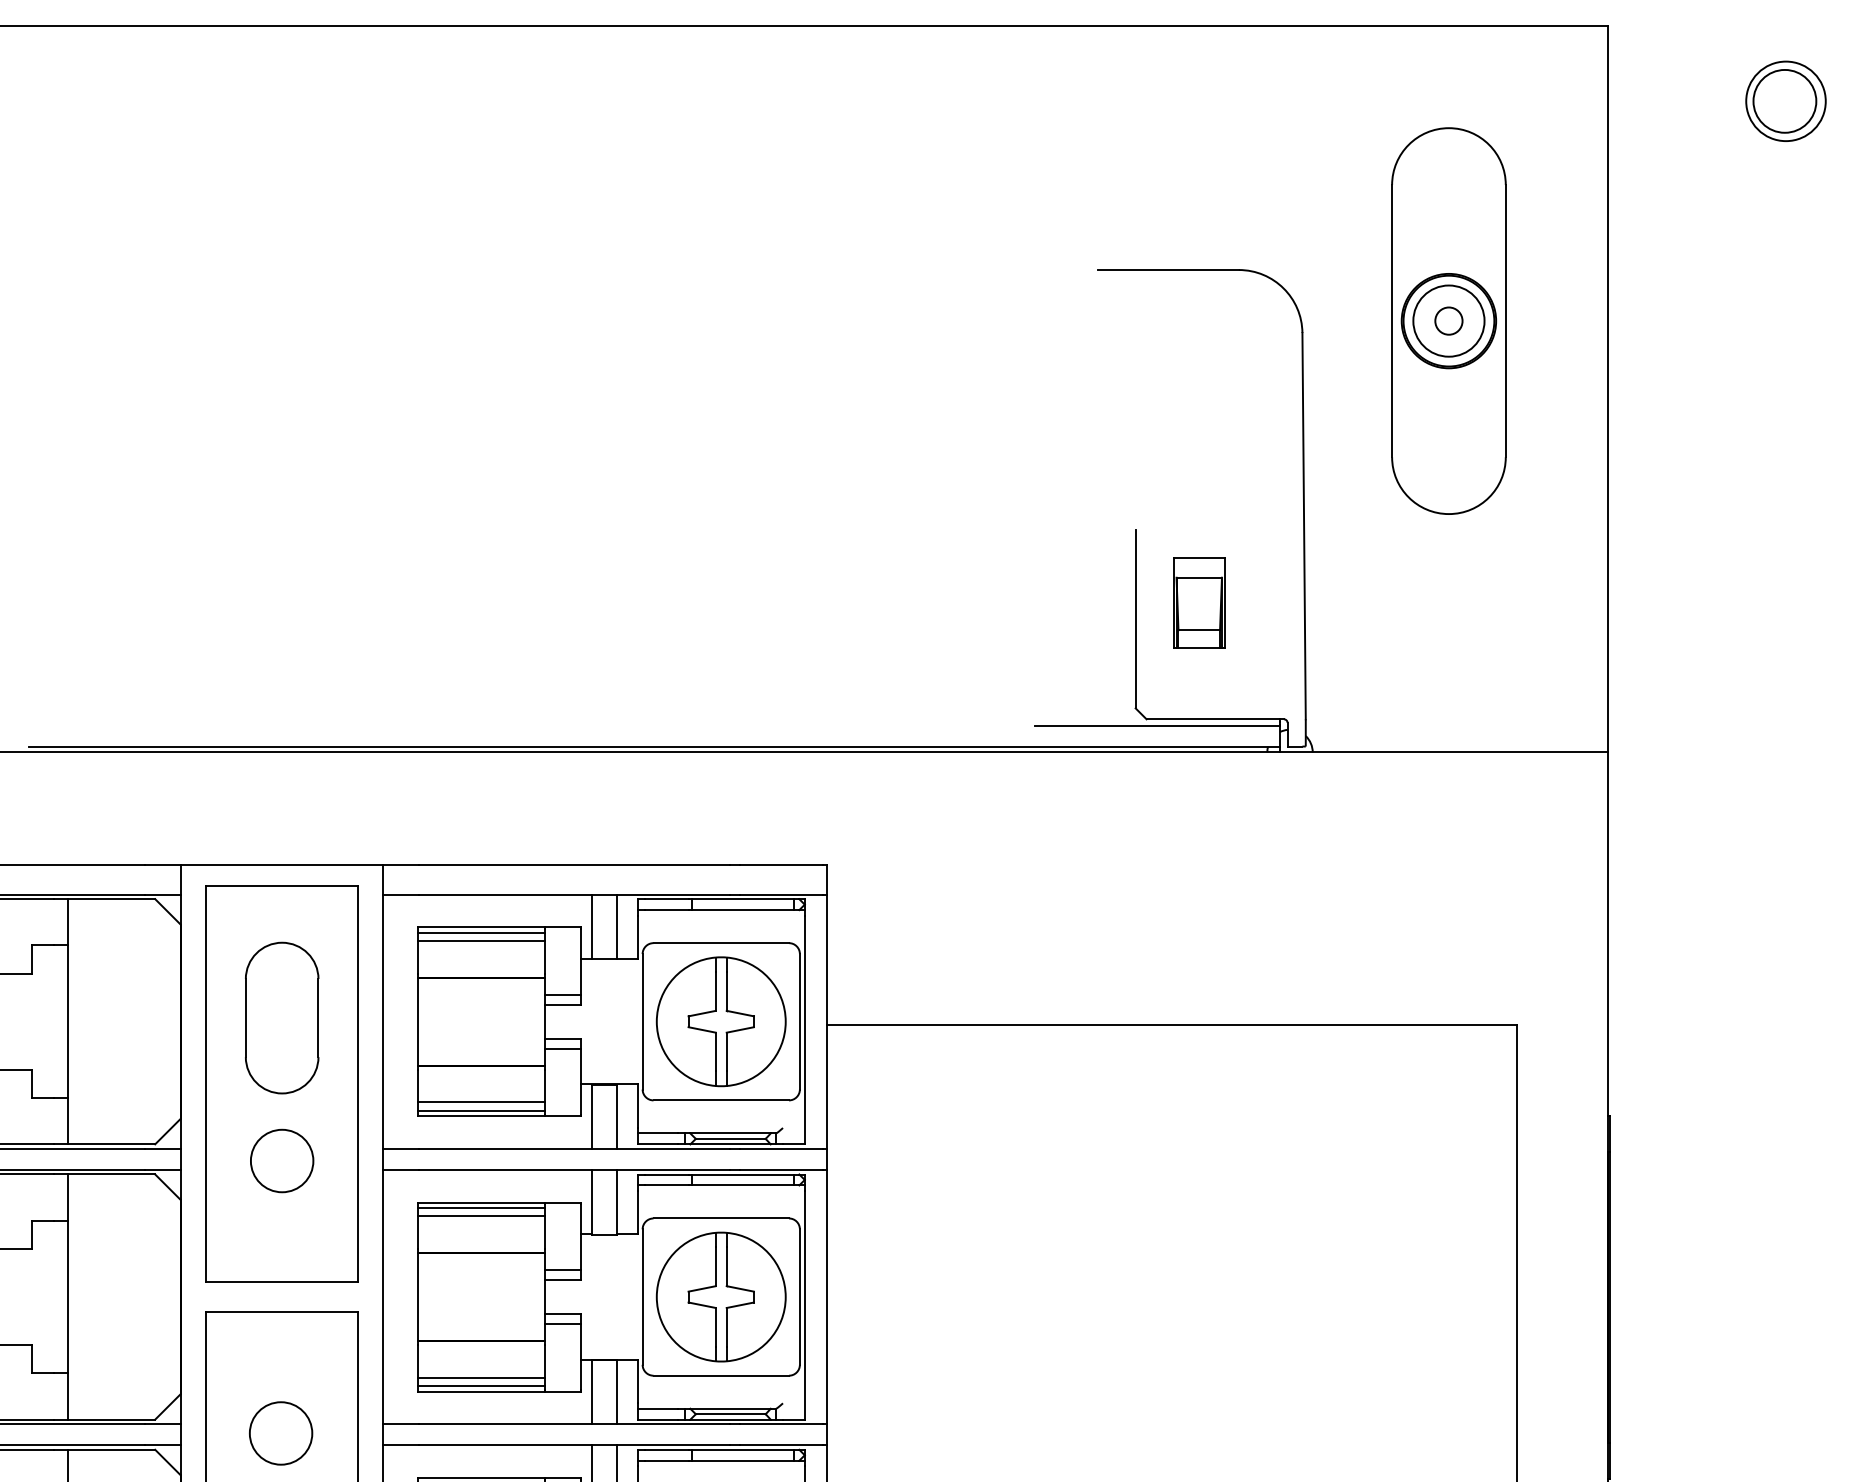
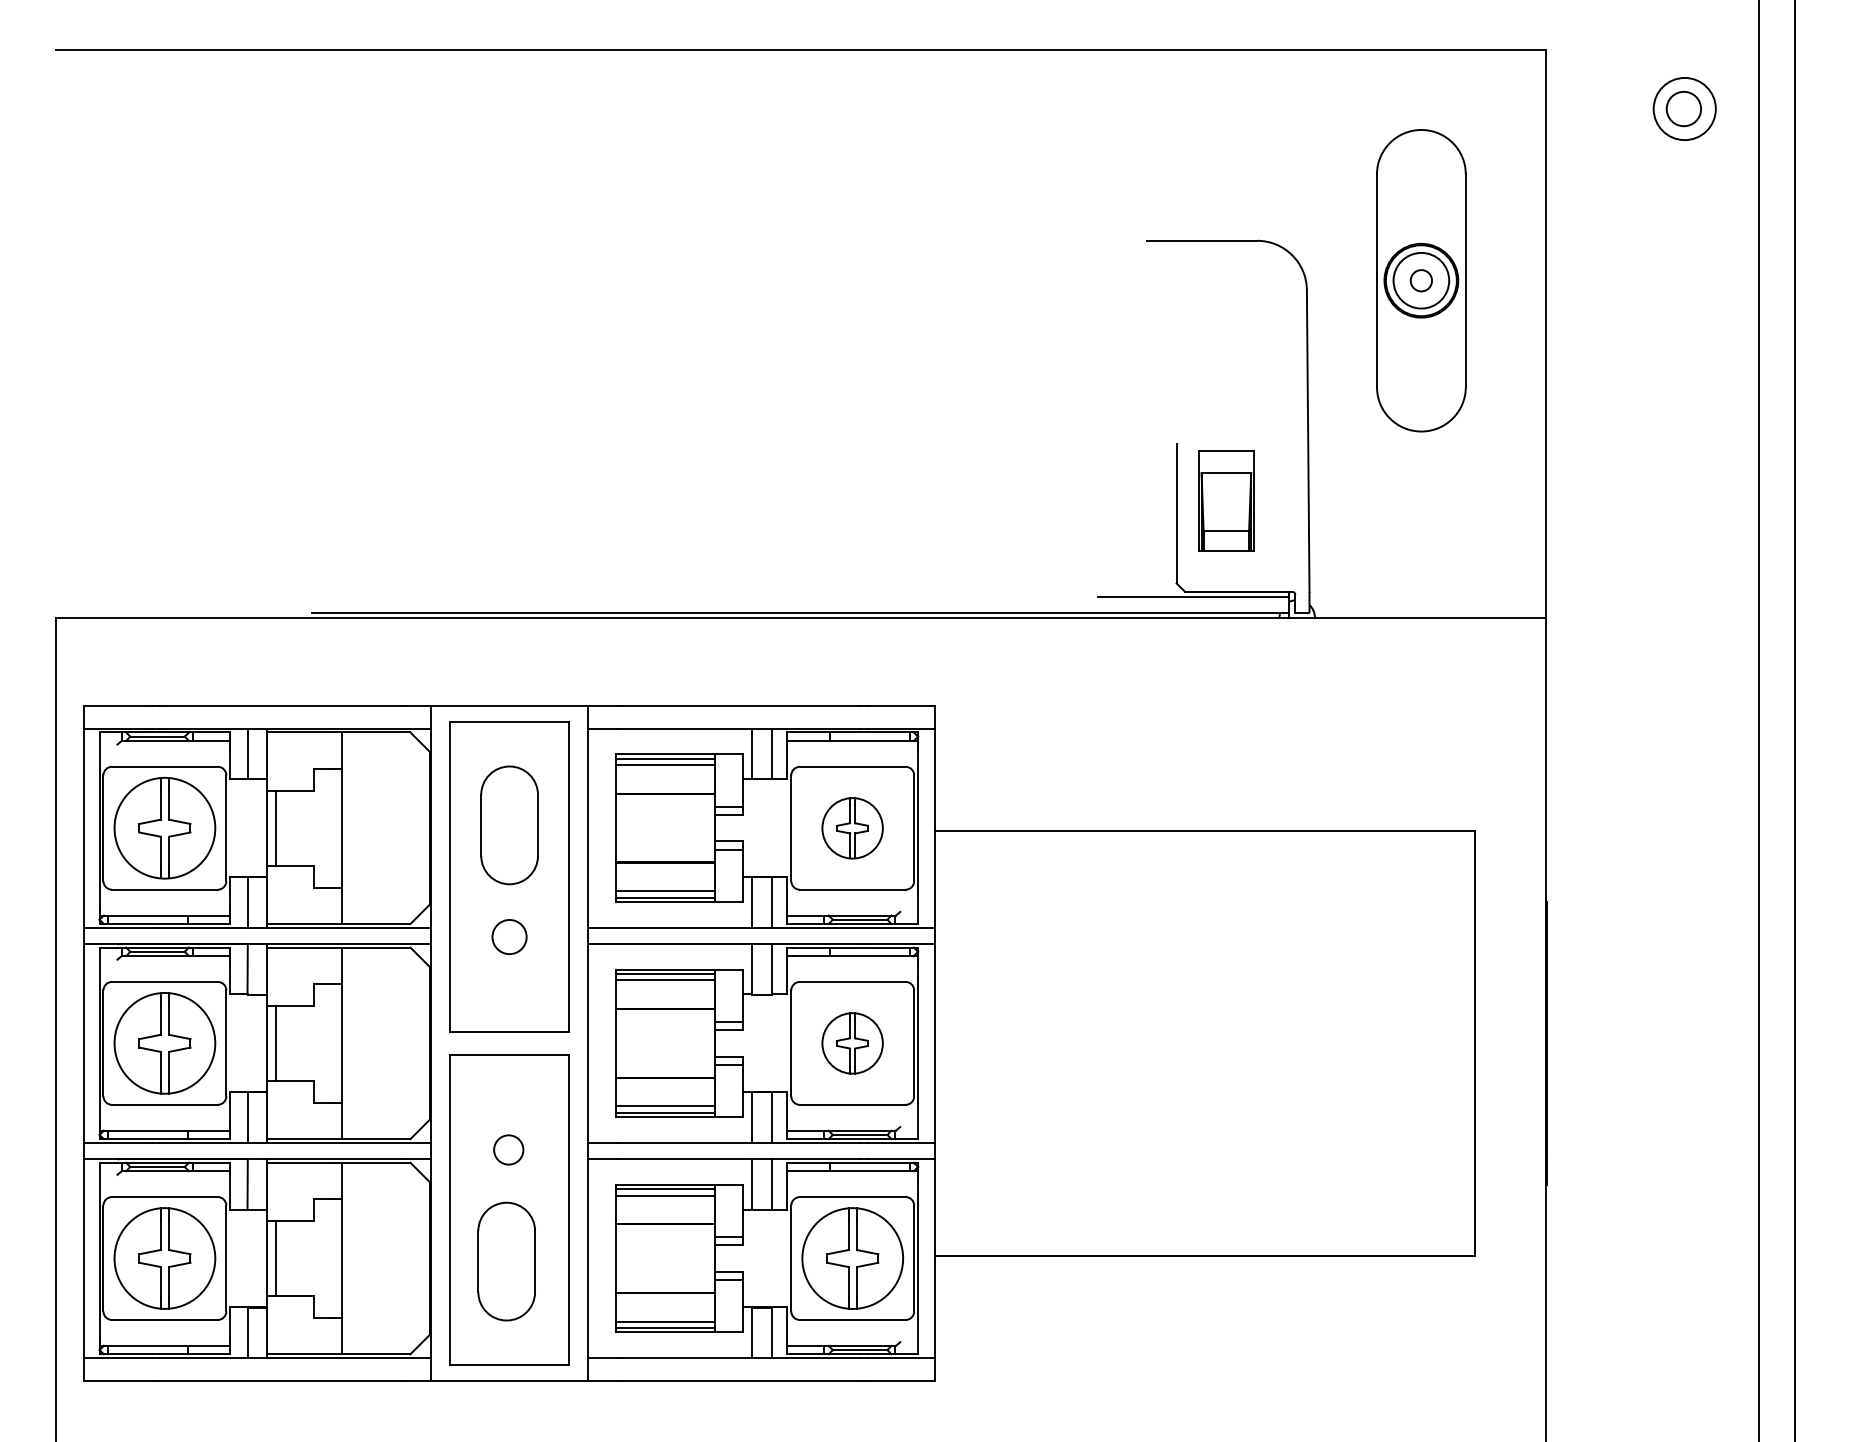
circle: (1784, 100) -> (1683, 108), size x0.7
part: (1198, 603) -> (1225, 501), size x1.4
part: (720, 1022) -> (852, 828), size x0.6
circle: (282, 1160) -> (509, 936), size x0.7
part: (720, 1297) -> (852, 1043), size x0.6
circle: (280, 1432) -> (508, 1149), size x0.6

